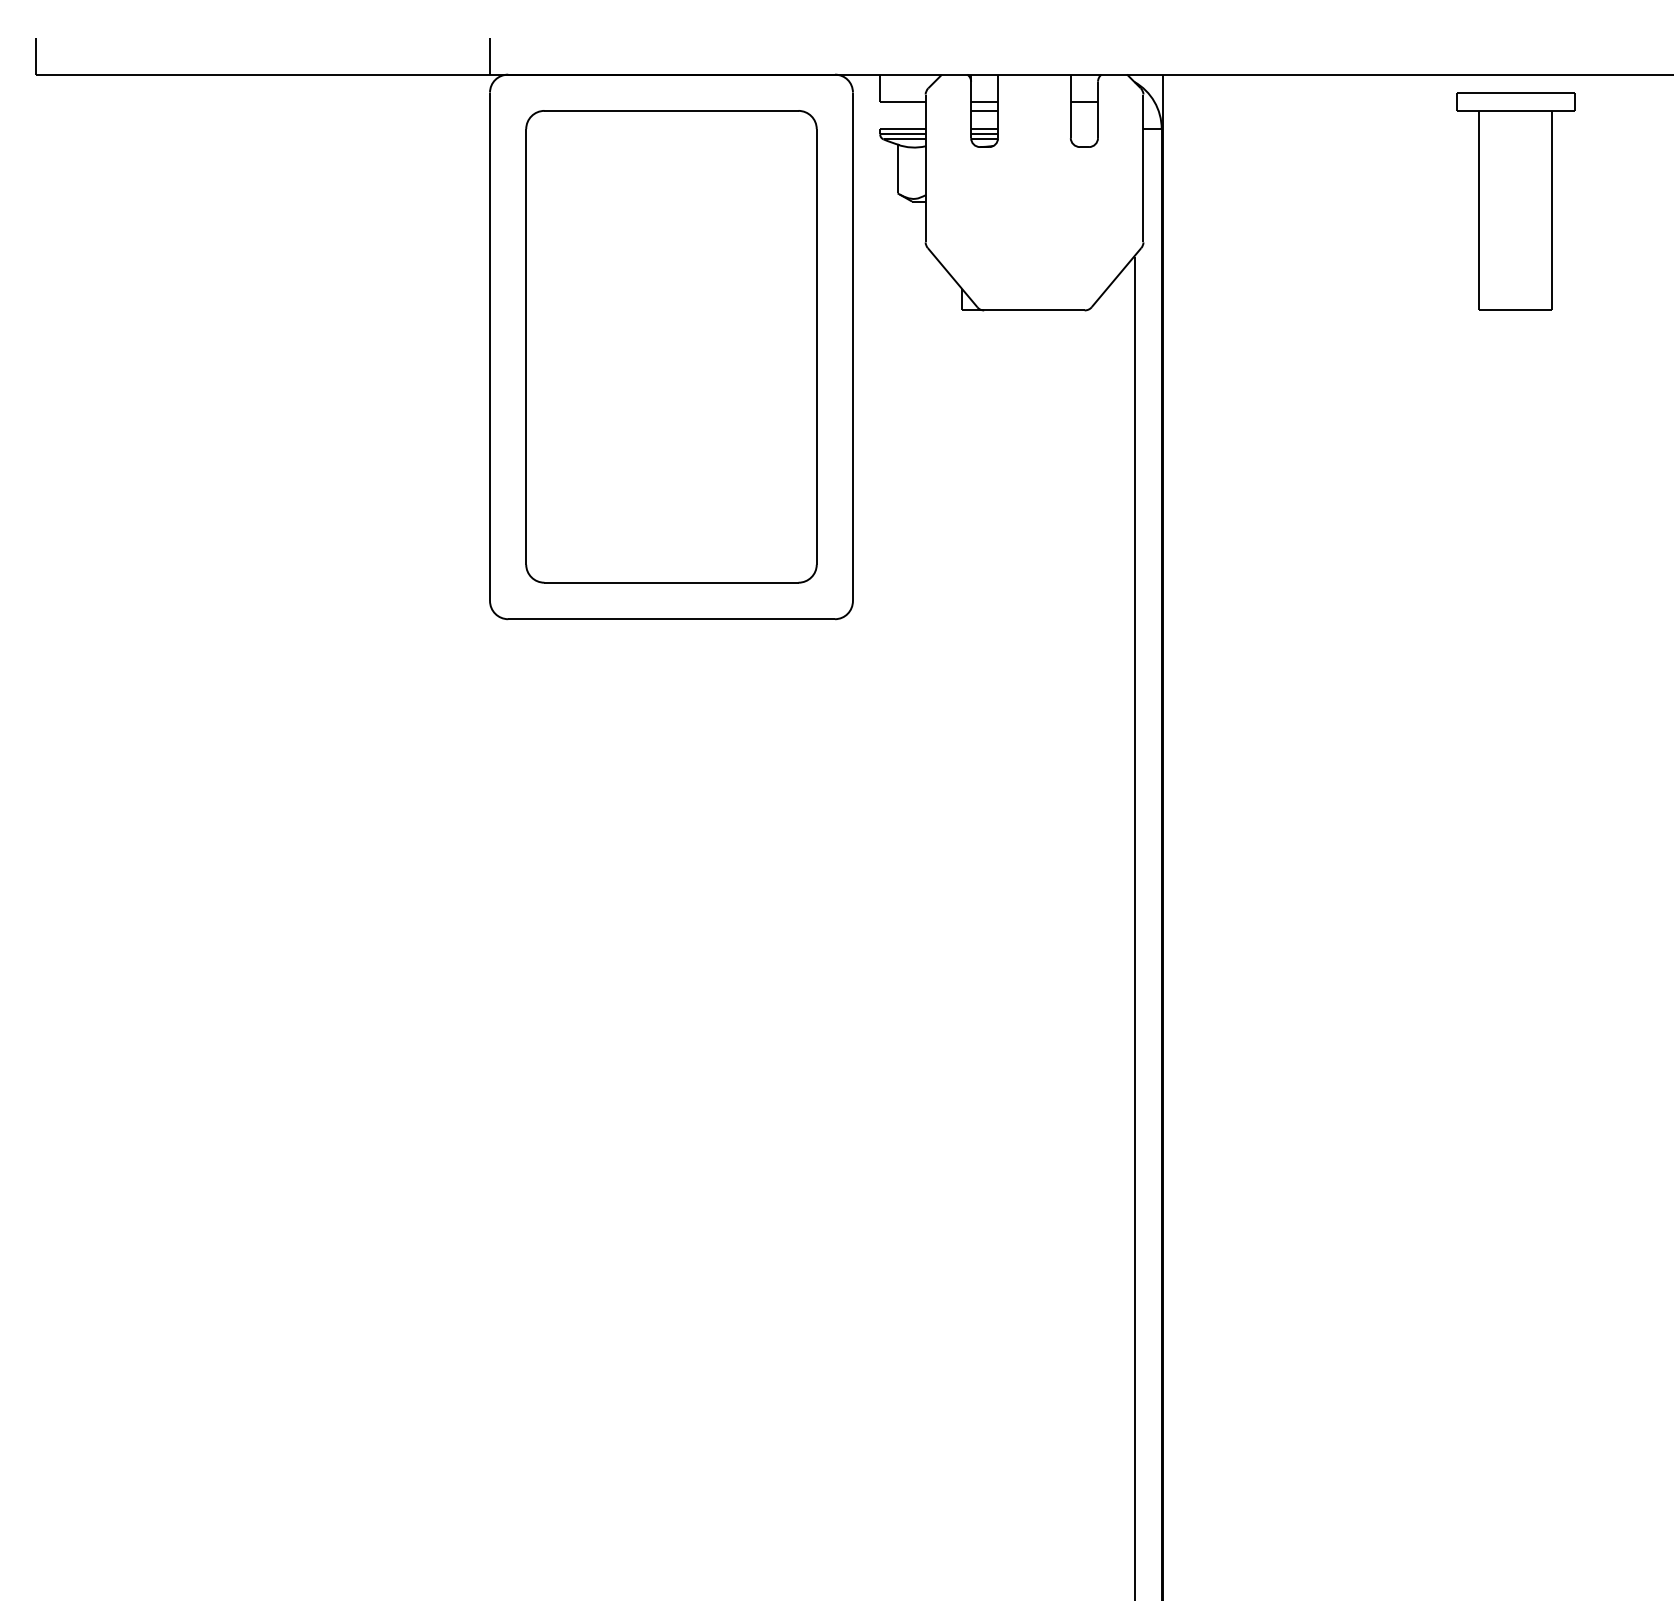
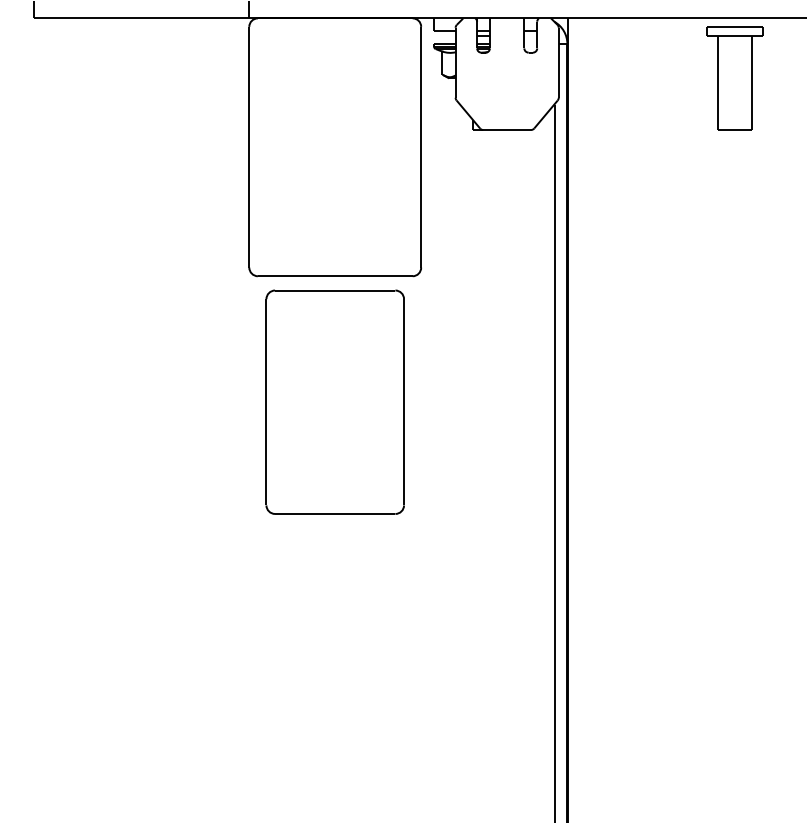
part: (669, 345) -> (334, 401), moved

